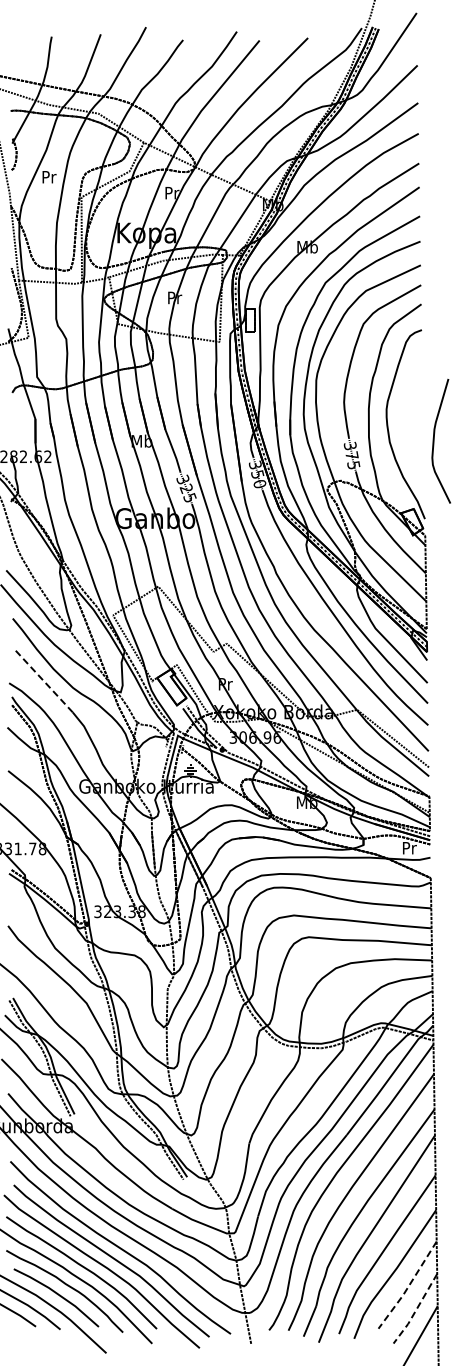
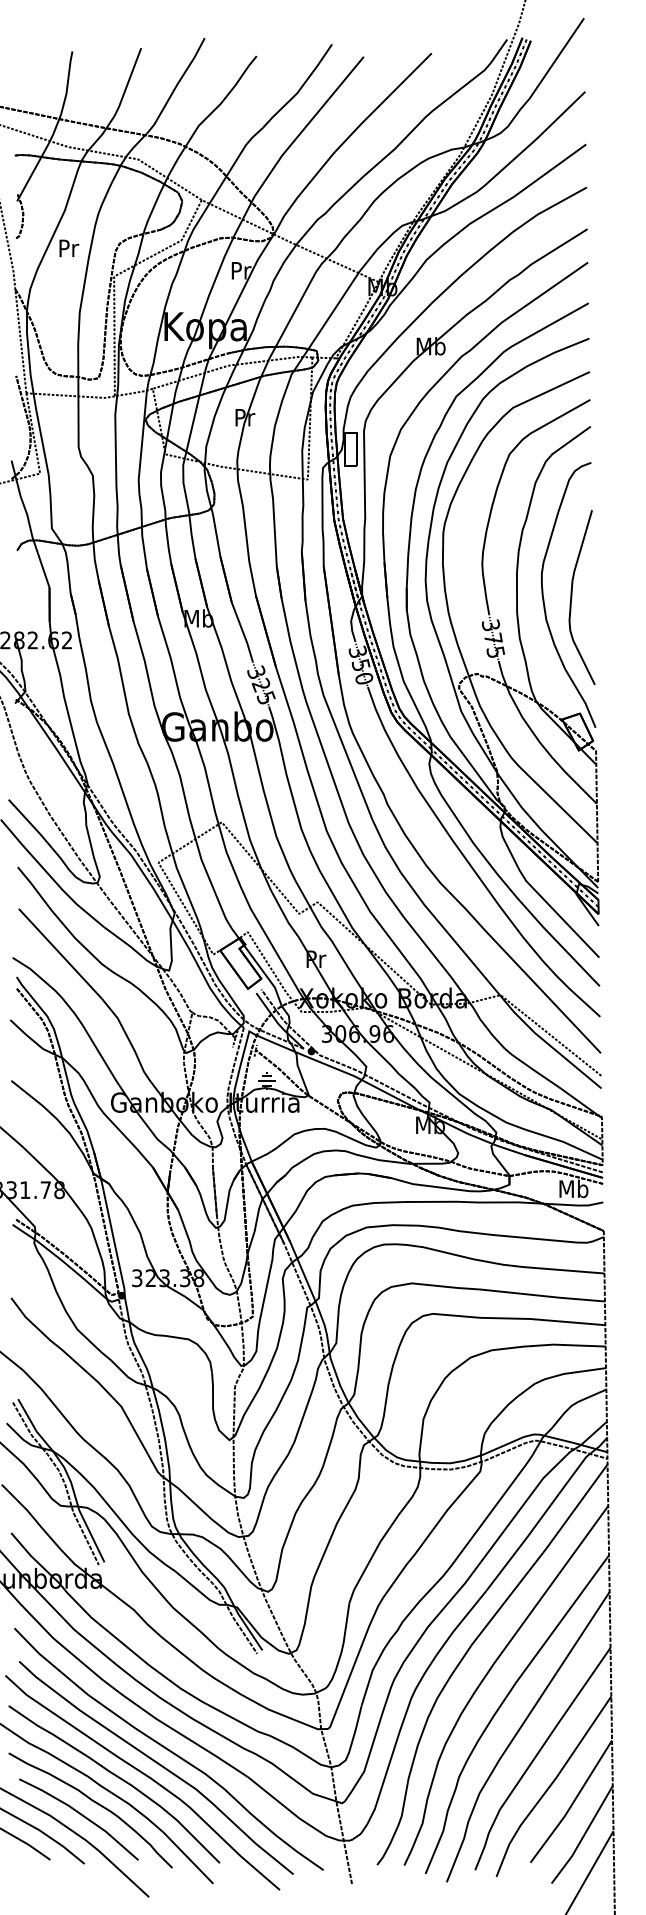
curve: (434, 440) -> (572, 596), moved
line: (43, 680) -> (60, 953), dashed -> solid
text: (409, 847) -> (573, 1188), Pr -> Mb
line: (408, 1287) -> (572, 1804), dashed -> solid
line: (415, 1310) -> (582, 1837), dashed -> solid

